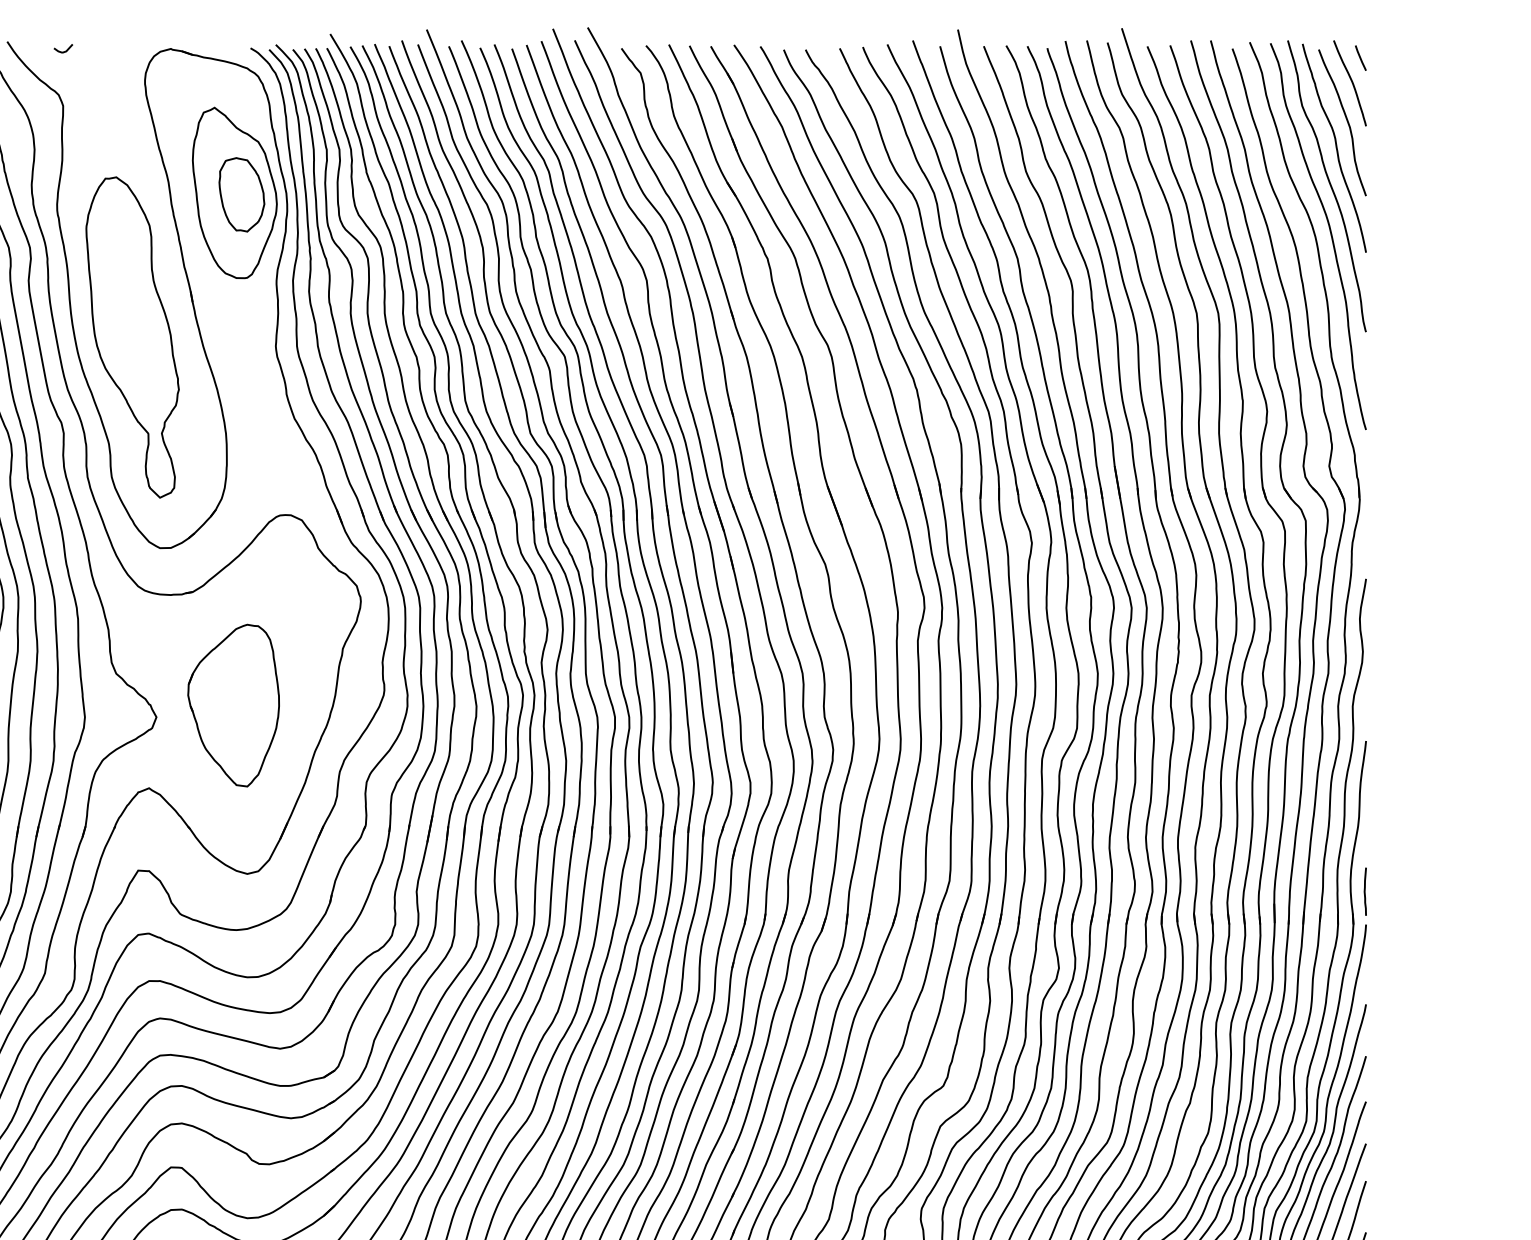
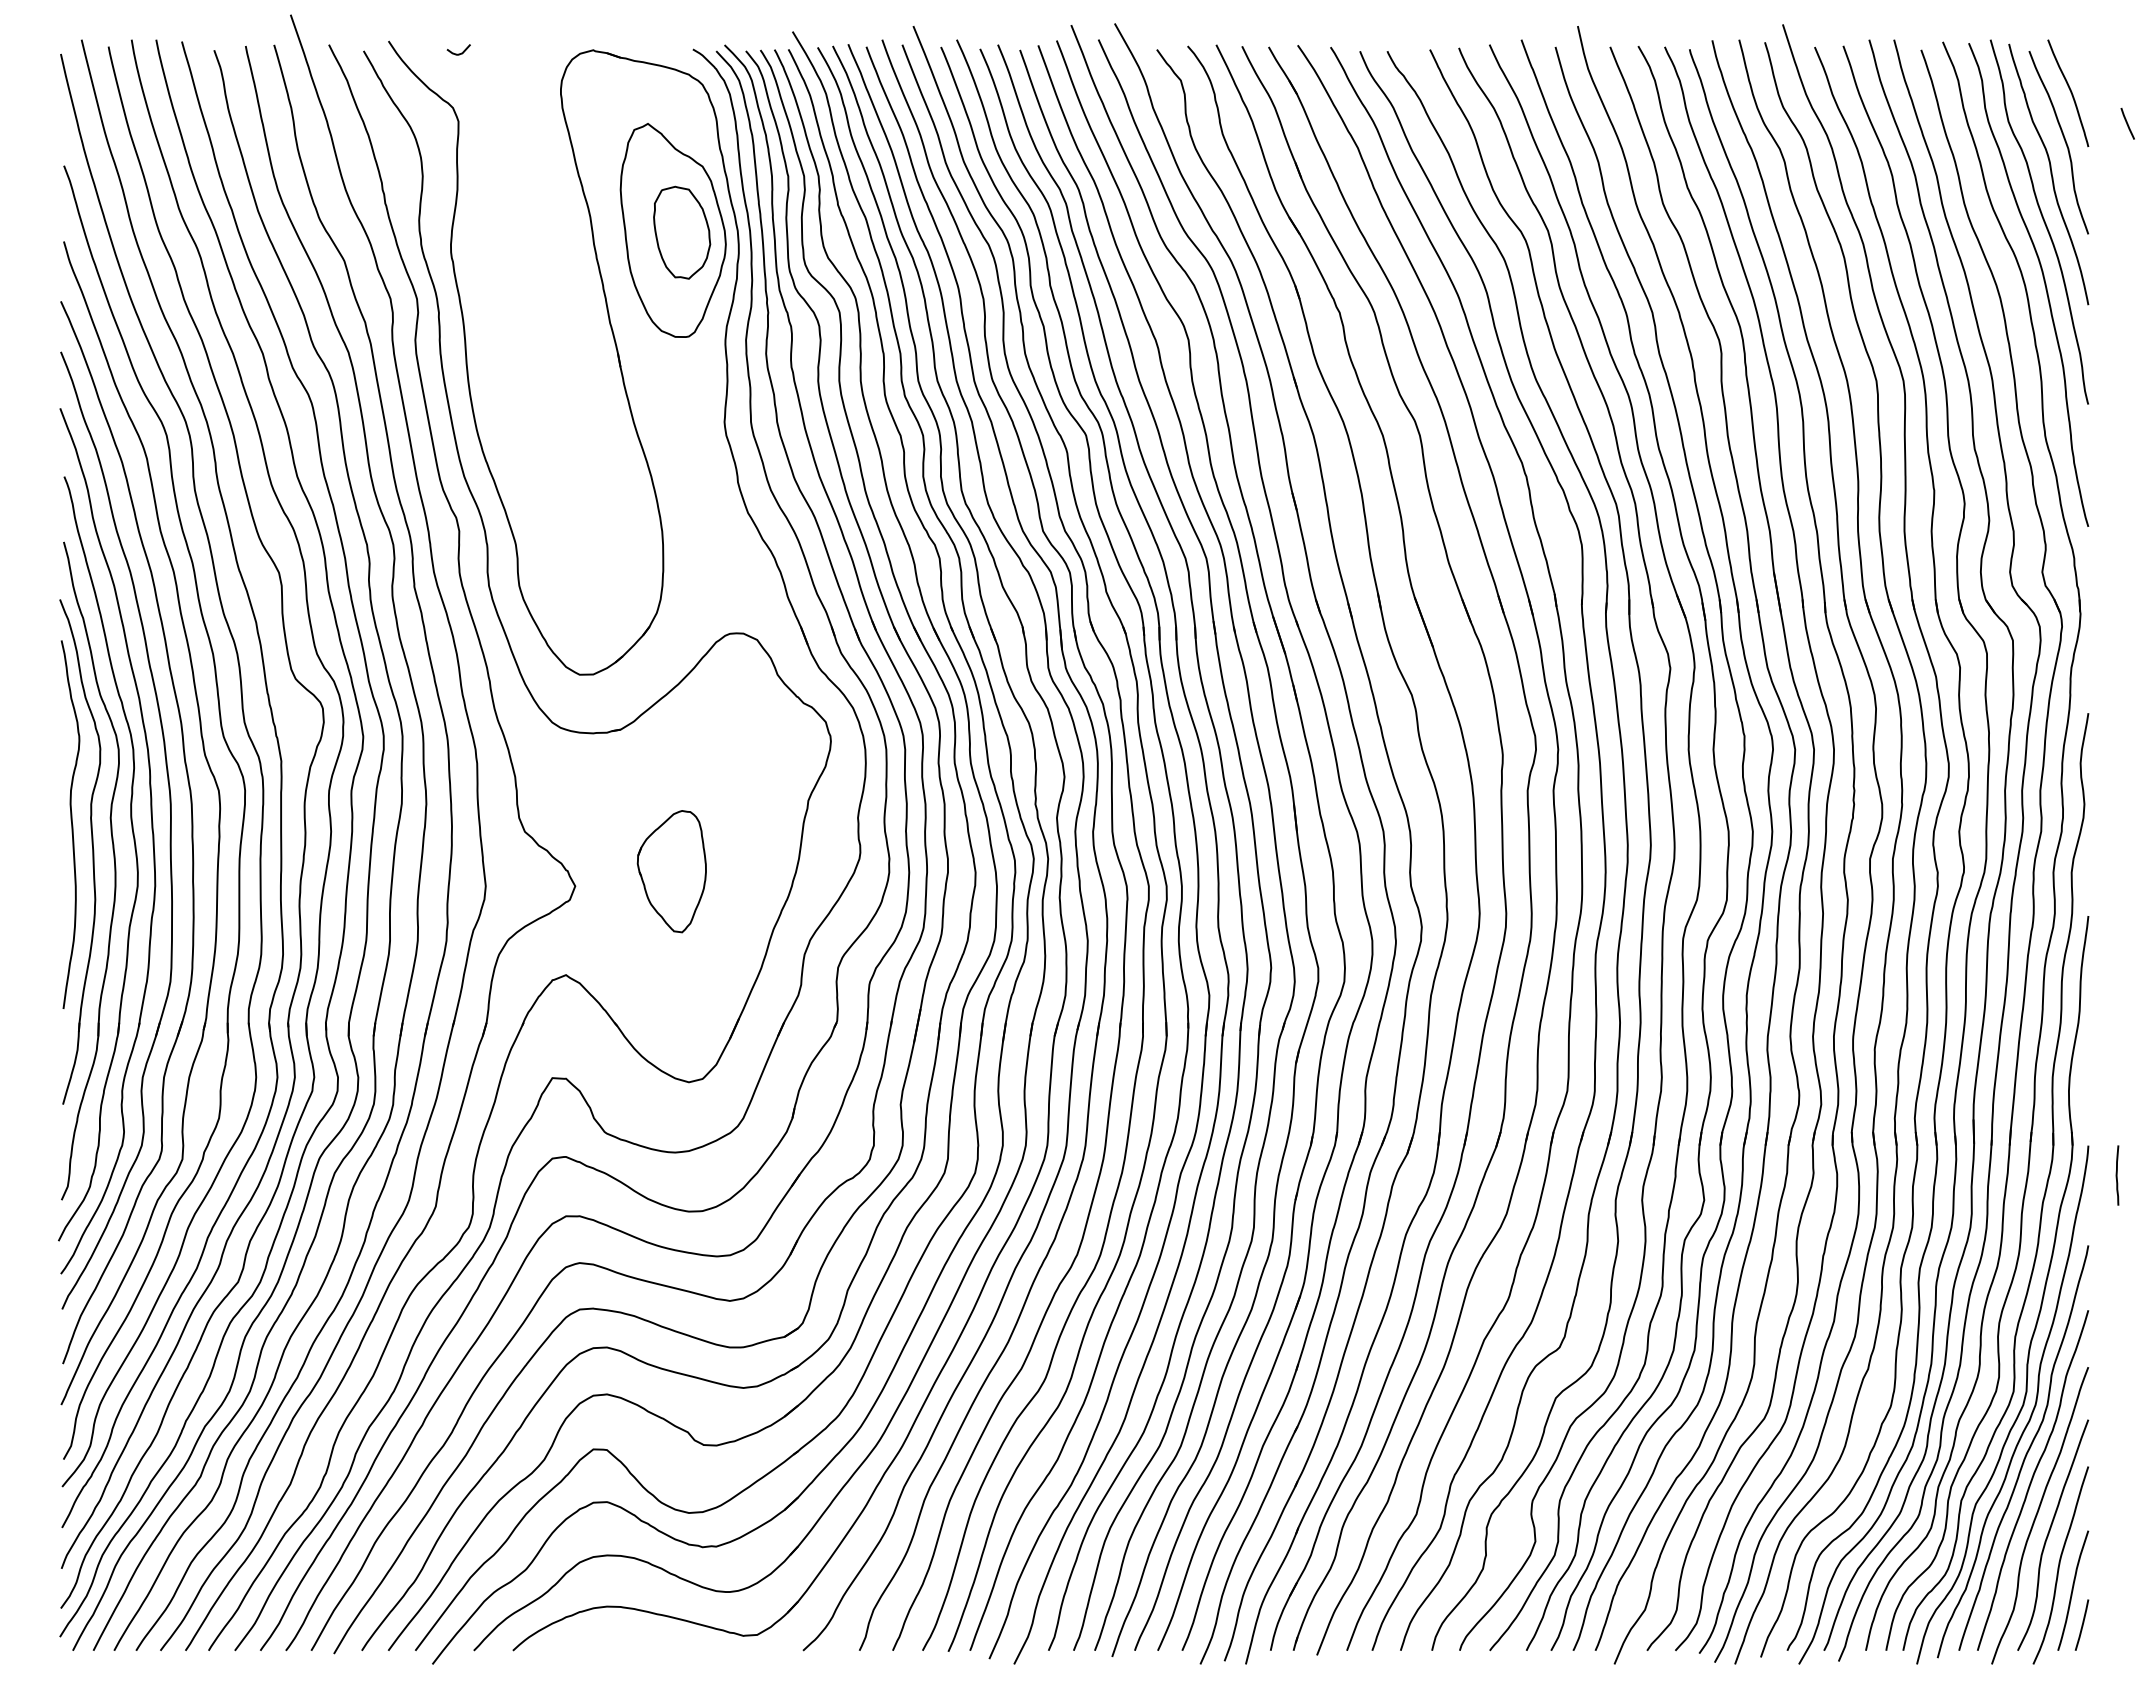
line: (1360, 57) -> (2127, 123), moved
part: (132, 337) -> (545, 411), removed
part: (233, 705) -> (671, 871), size x0.6
curve: (1365, 891) -> (2117, 1175), moved

